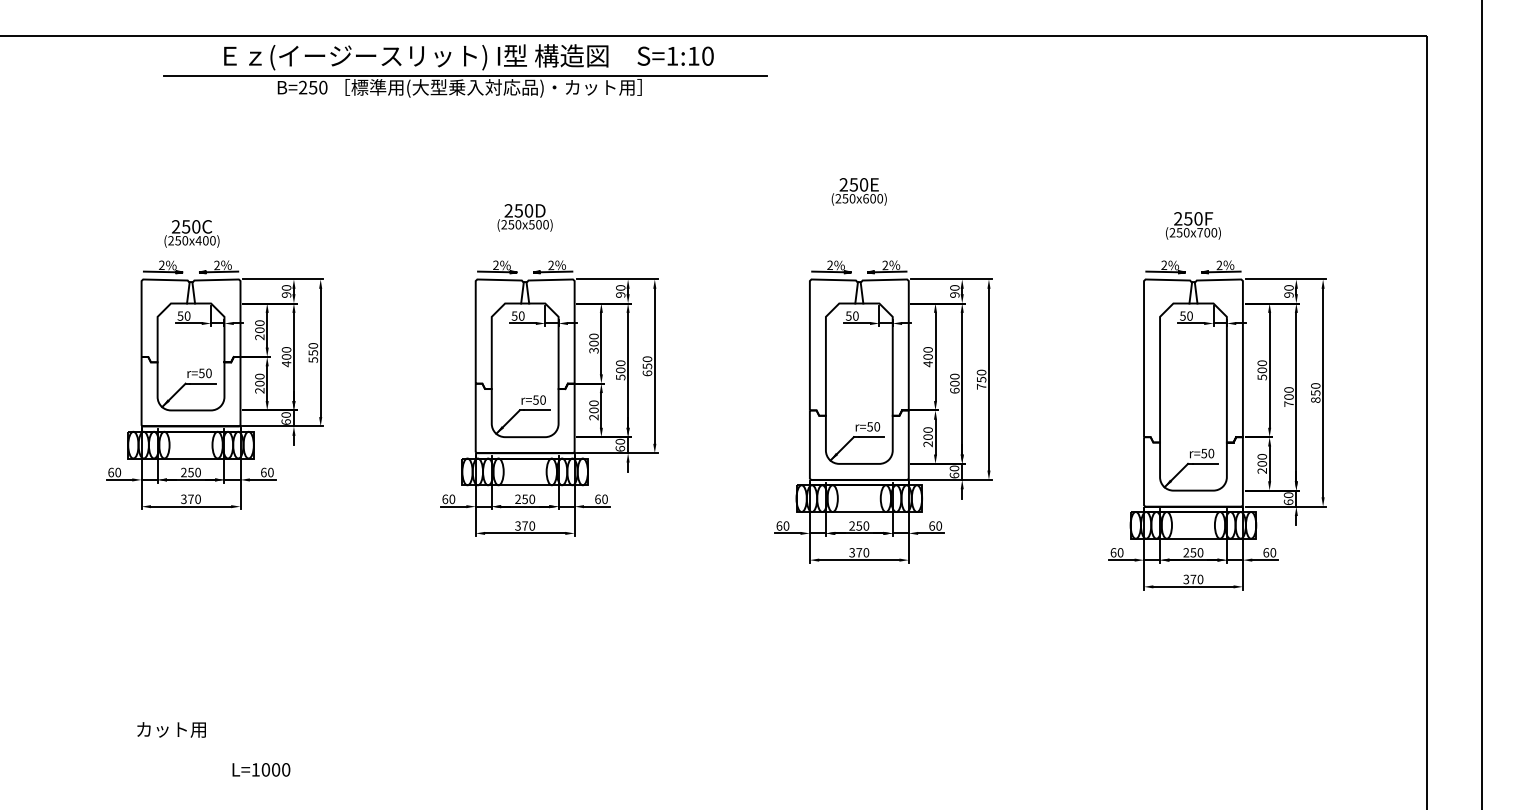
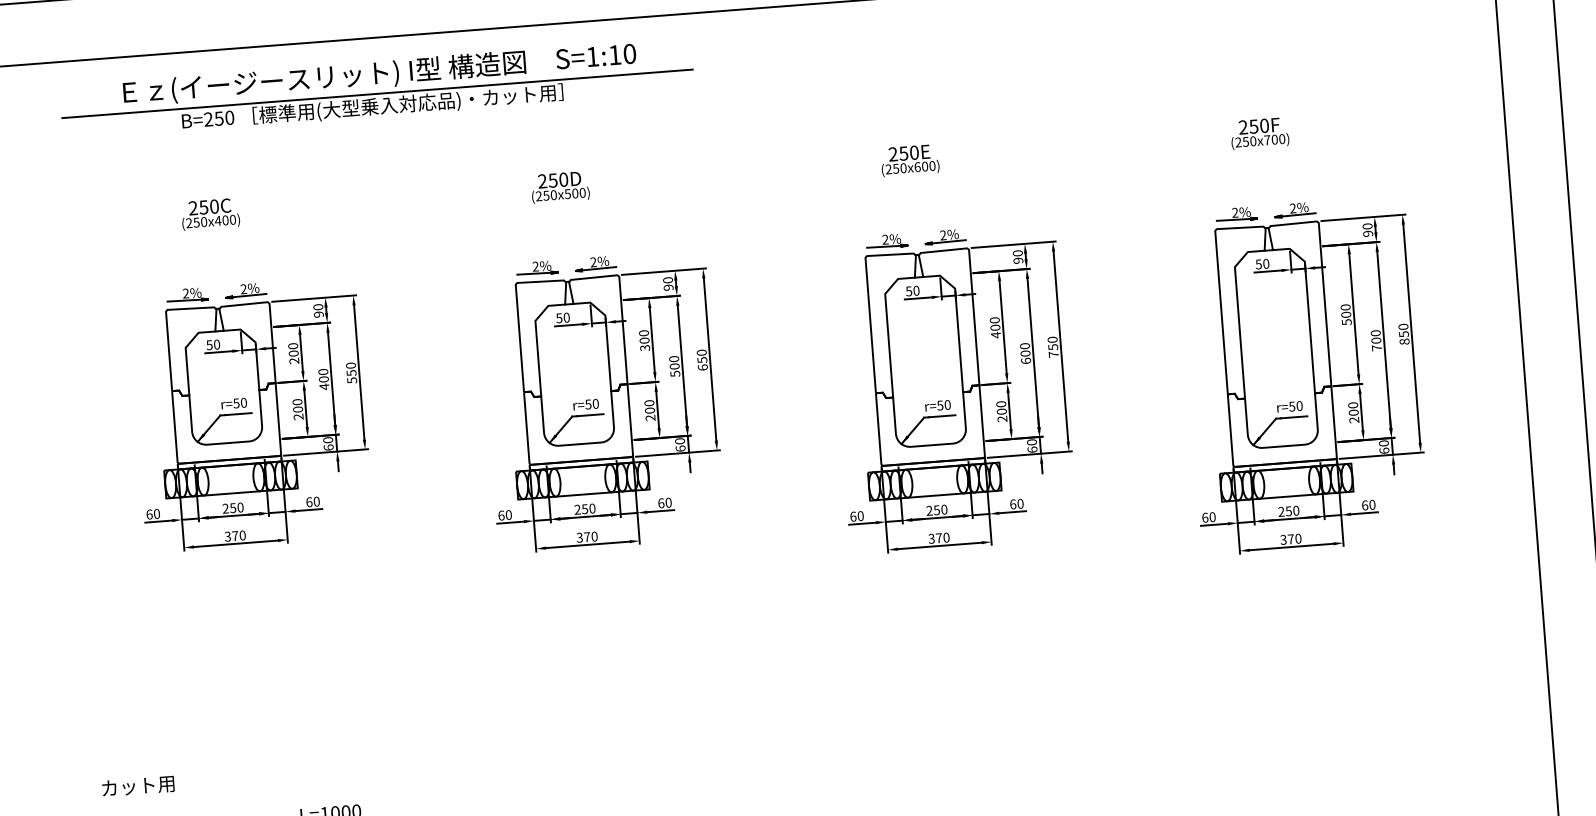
part: (465, 70) -> (377, 88), moved
text: (524, 217) -> (559, 187), moved
text: (1193, 225) -> (1259, 133), moved
text: (191, 233) -> (209, 213), moved
text: (171, 729) -> (138, 785), moved

